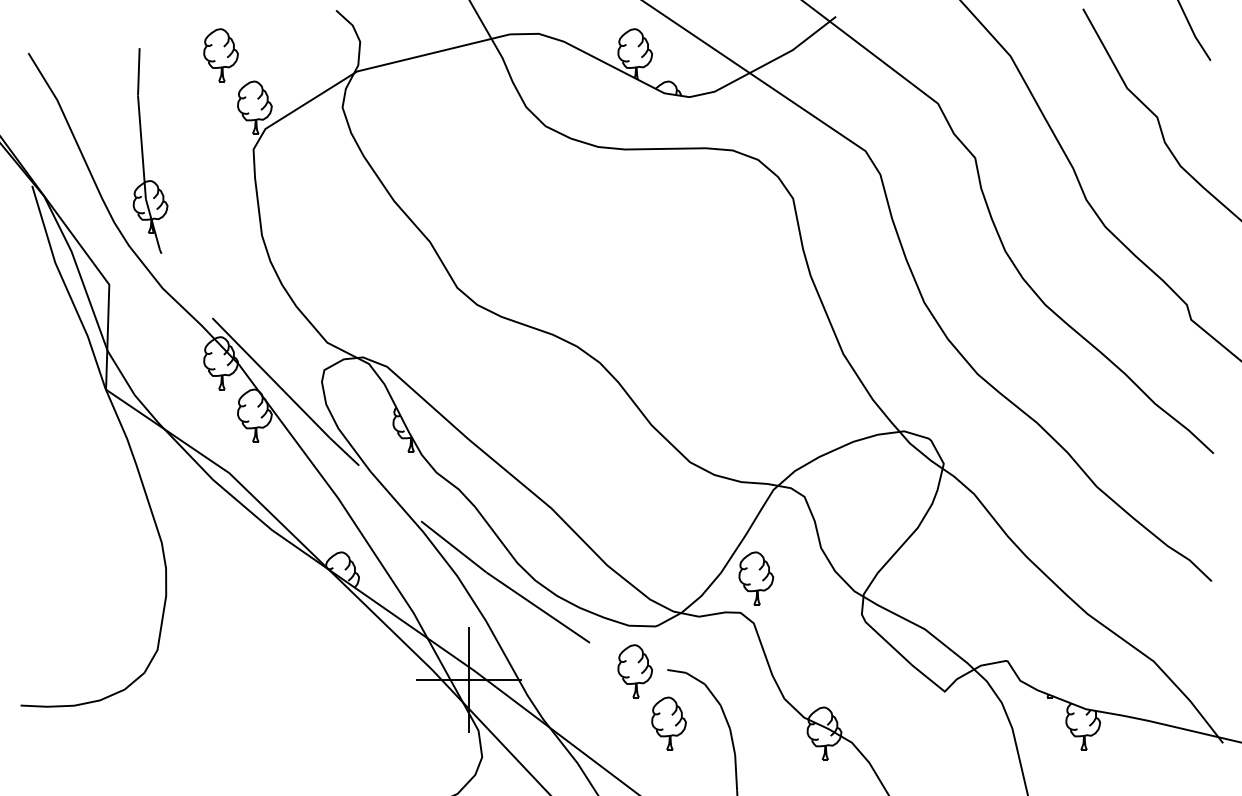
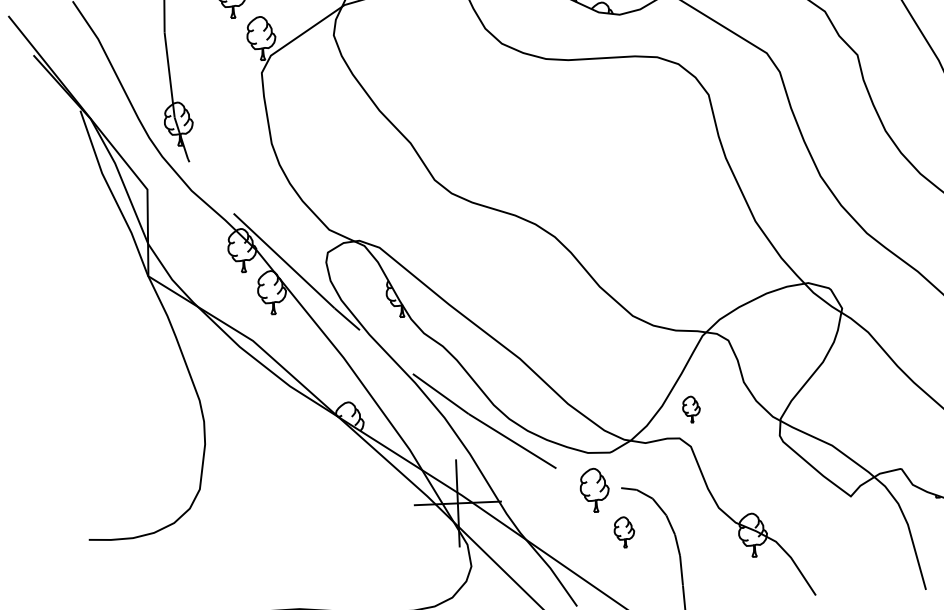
part: (756, 578) -> (691, 409), size x0.6
part: (668, 723) -> (624, 532), size x0.7

